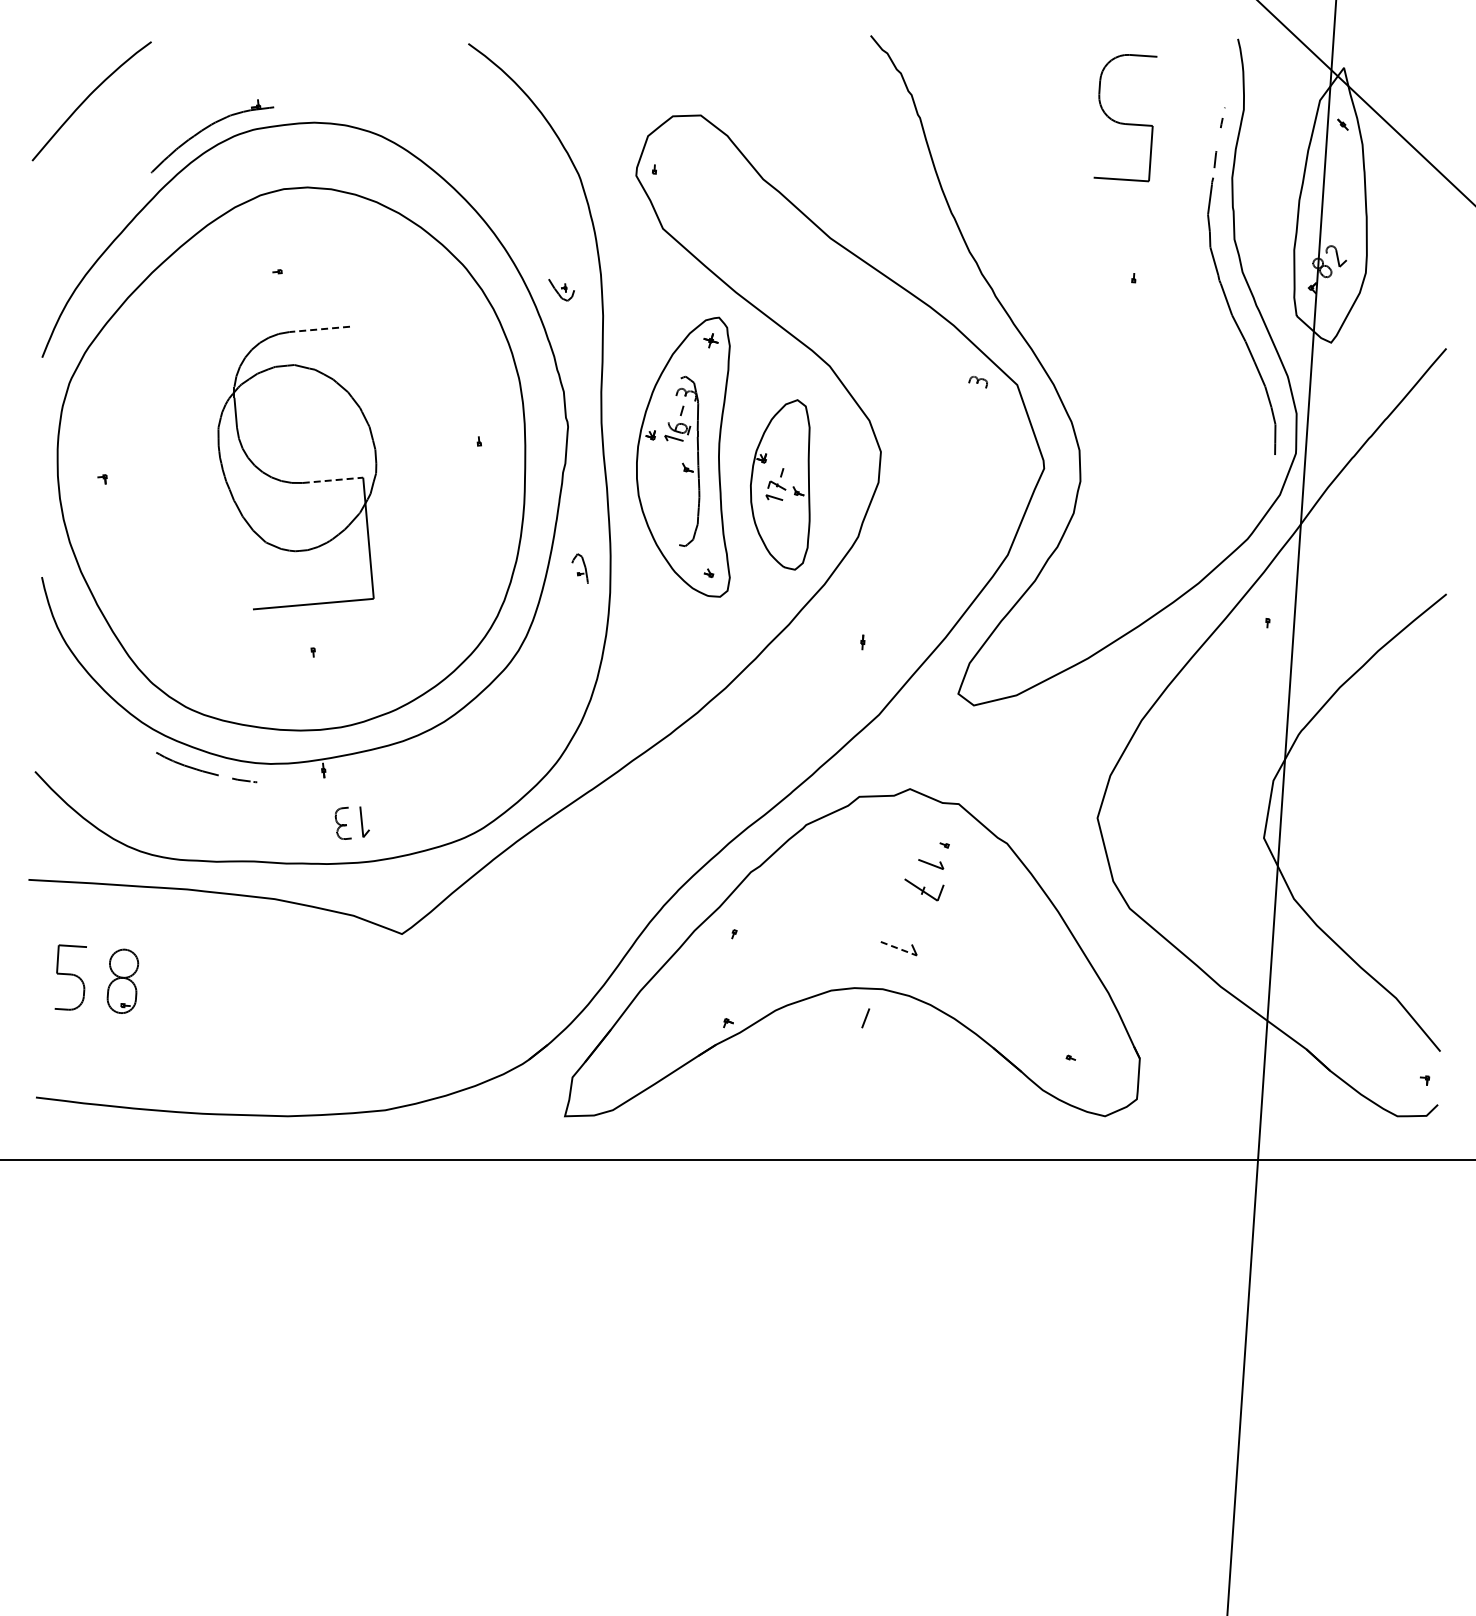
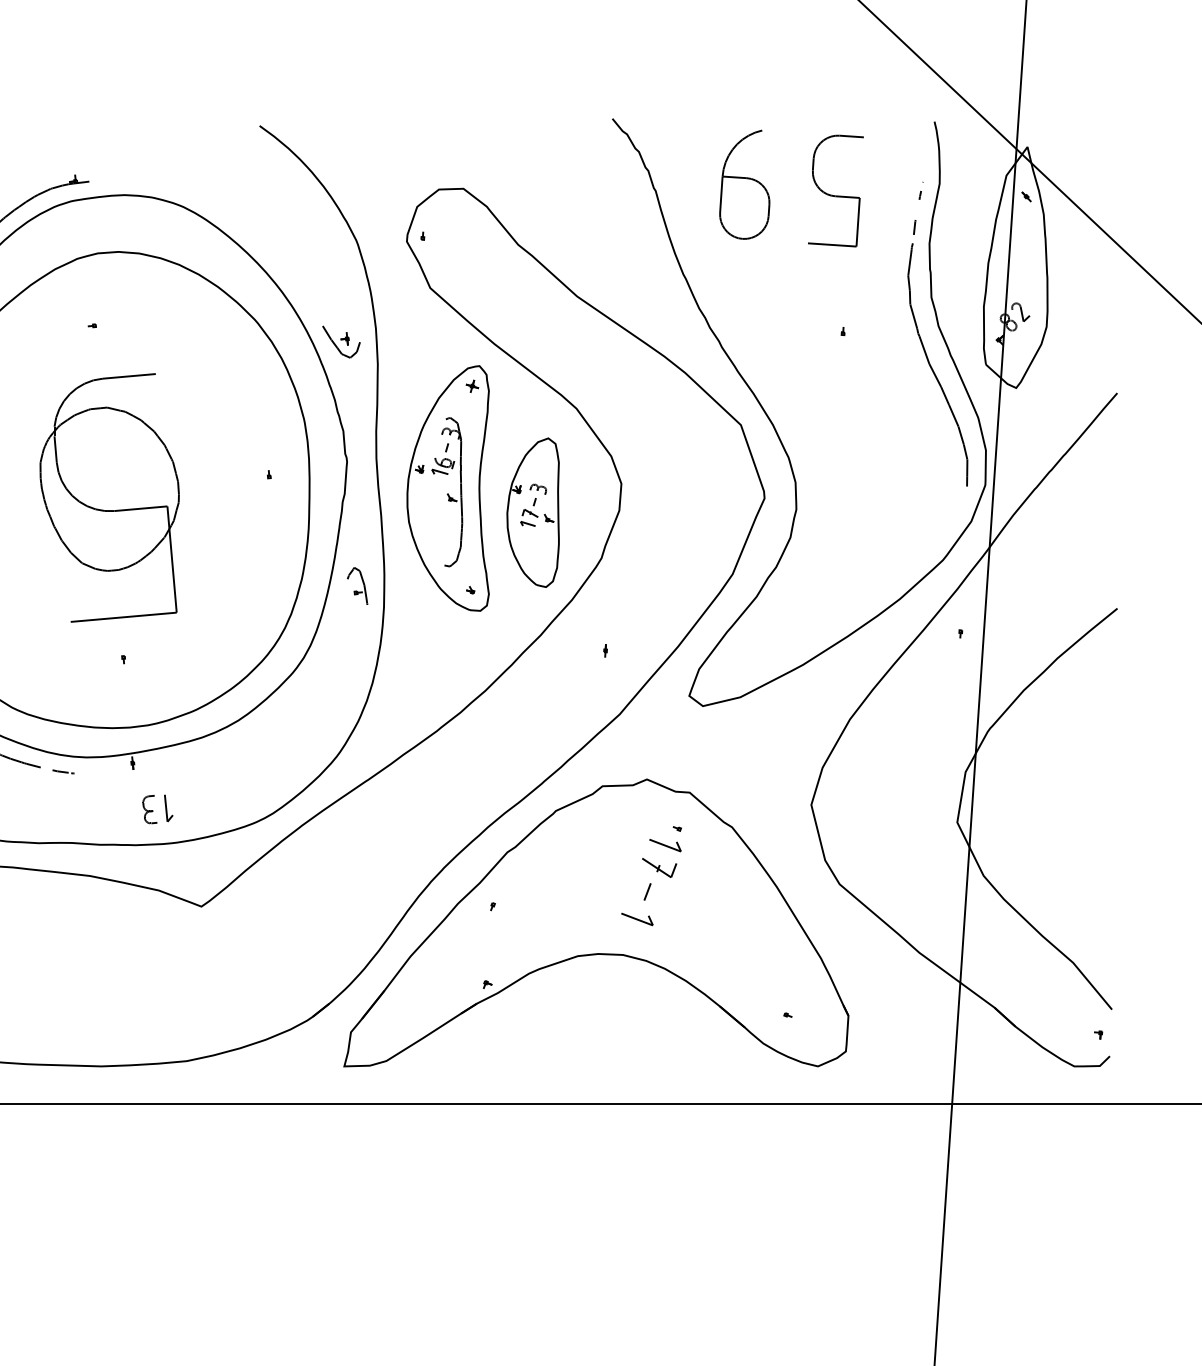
part: (1021, 110) -> (744, 184), added
part: (561, 289) -> (341, 341), size x1.67
line: (319, 329) -> (129, 376), dashed -> solid
part: (977, 382) -> (537, 489), moved
line: (333, 480) -> (141, 508), dashed -> solid
part: (580, 568) -> (357, 586), size x1.43
part: (930, 864) -> (664, 845), size x1.43
line: (899, 948) -> (637, 919), dashed -> solid
line: (865, 1018) -> (647, 892), moved

